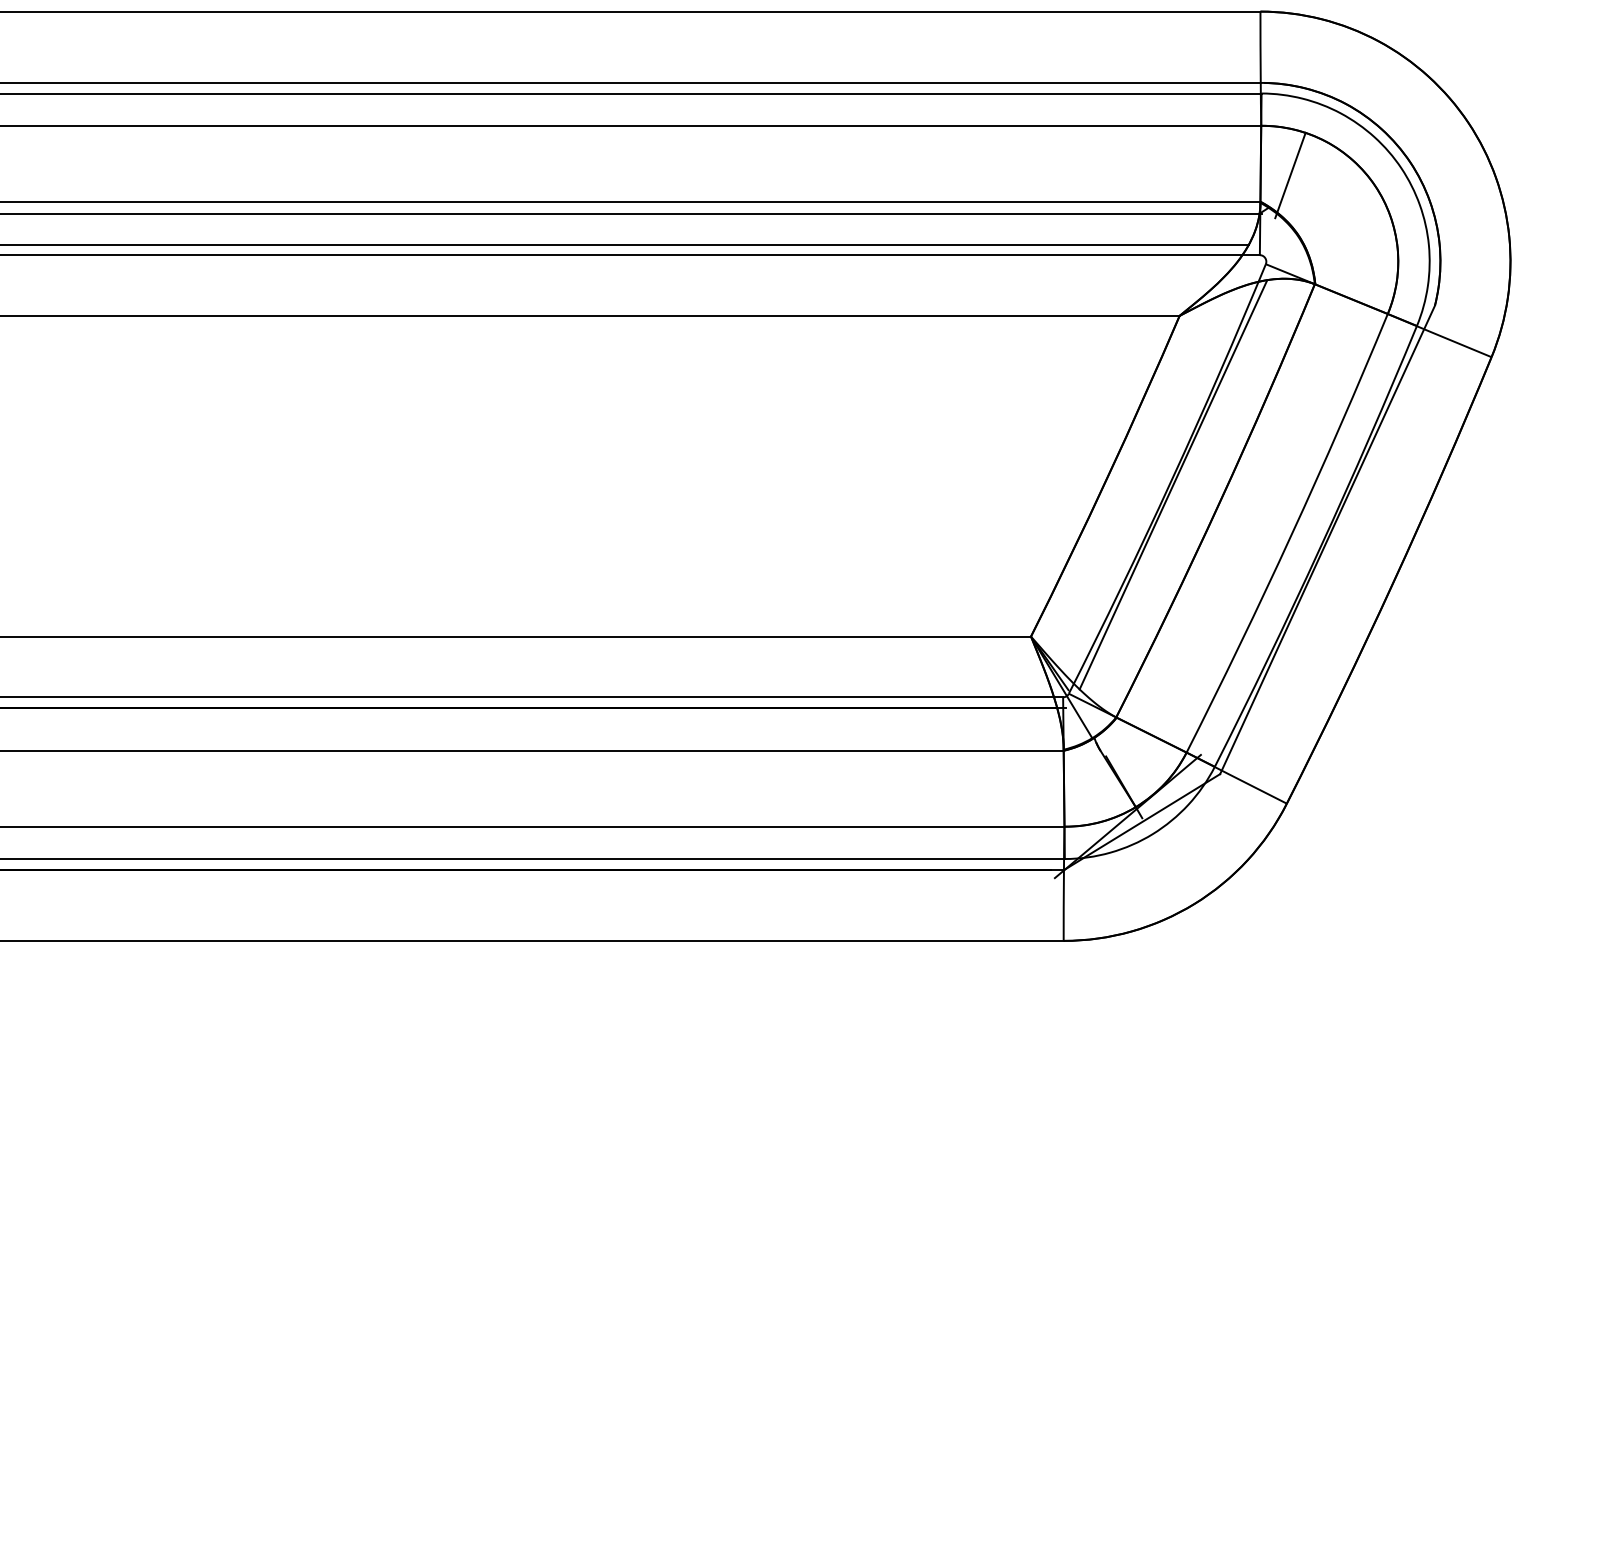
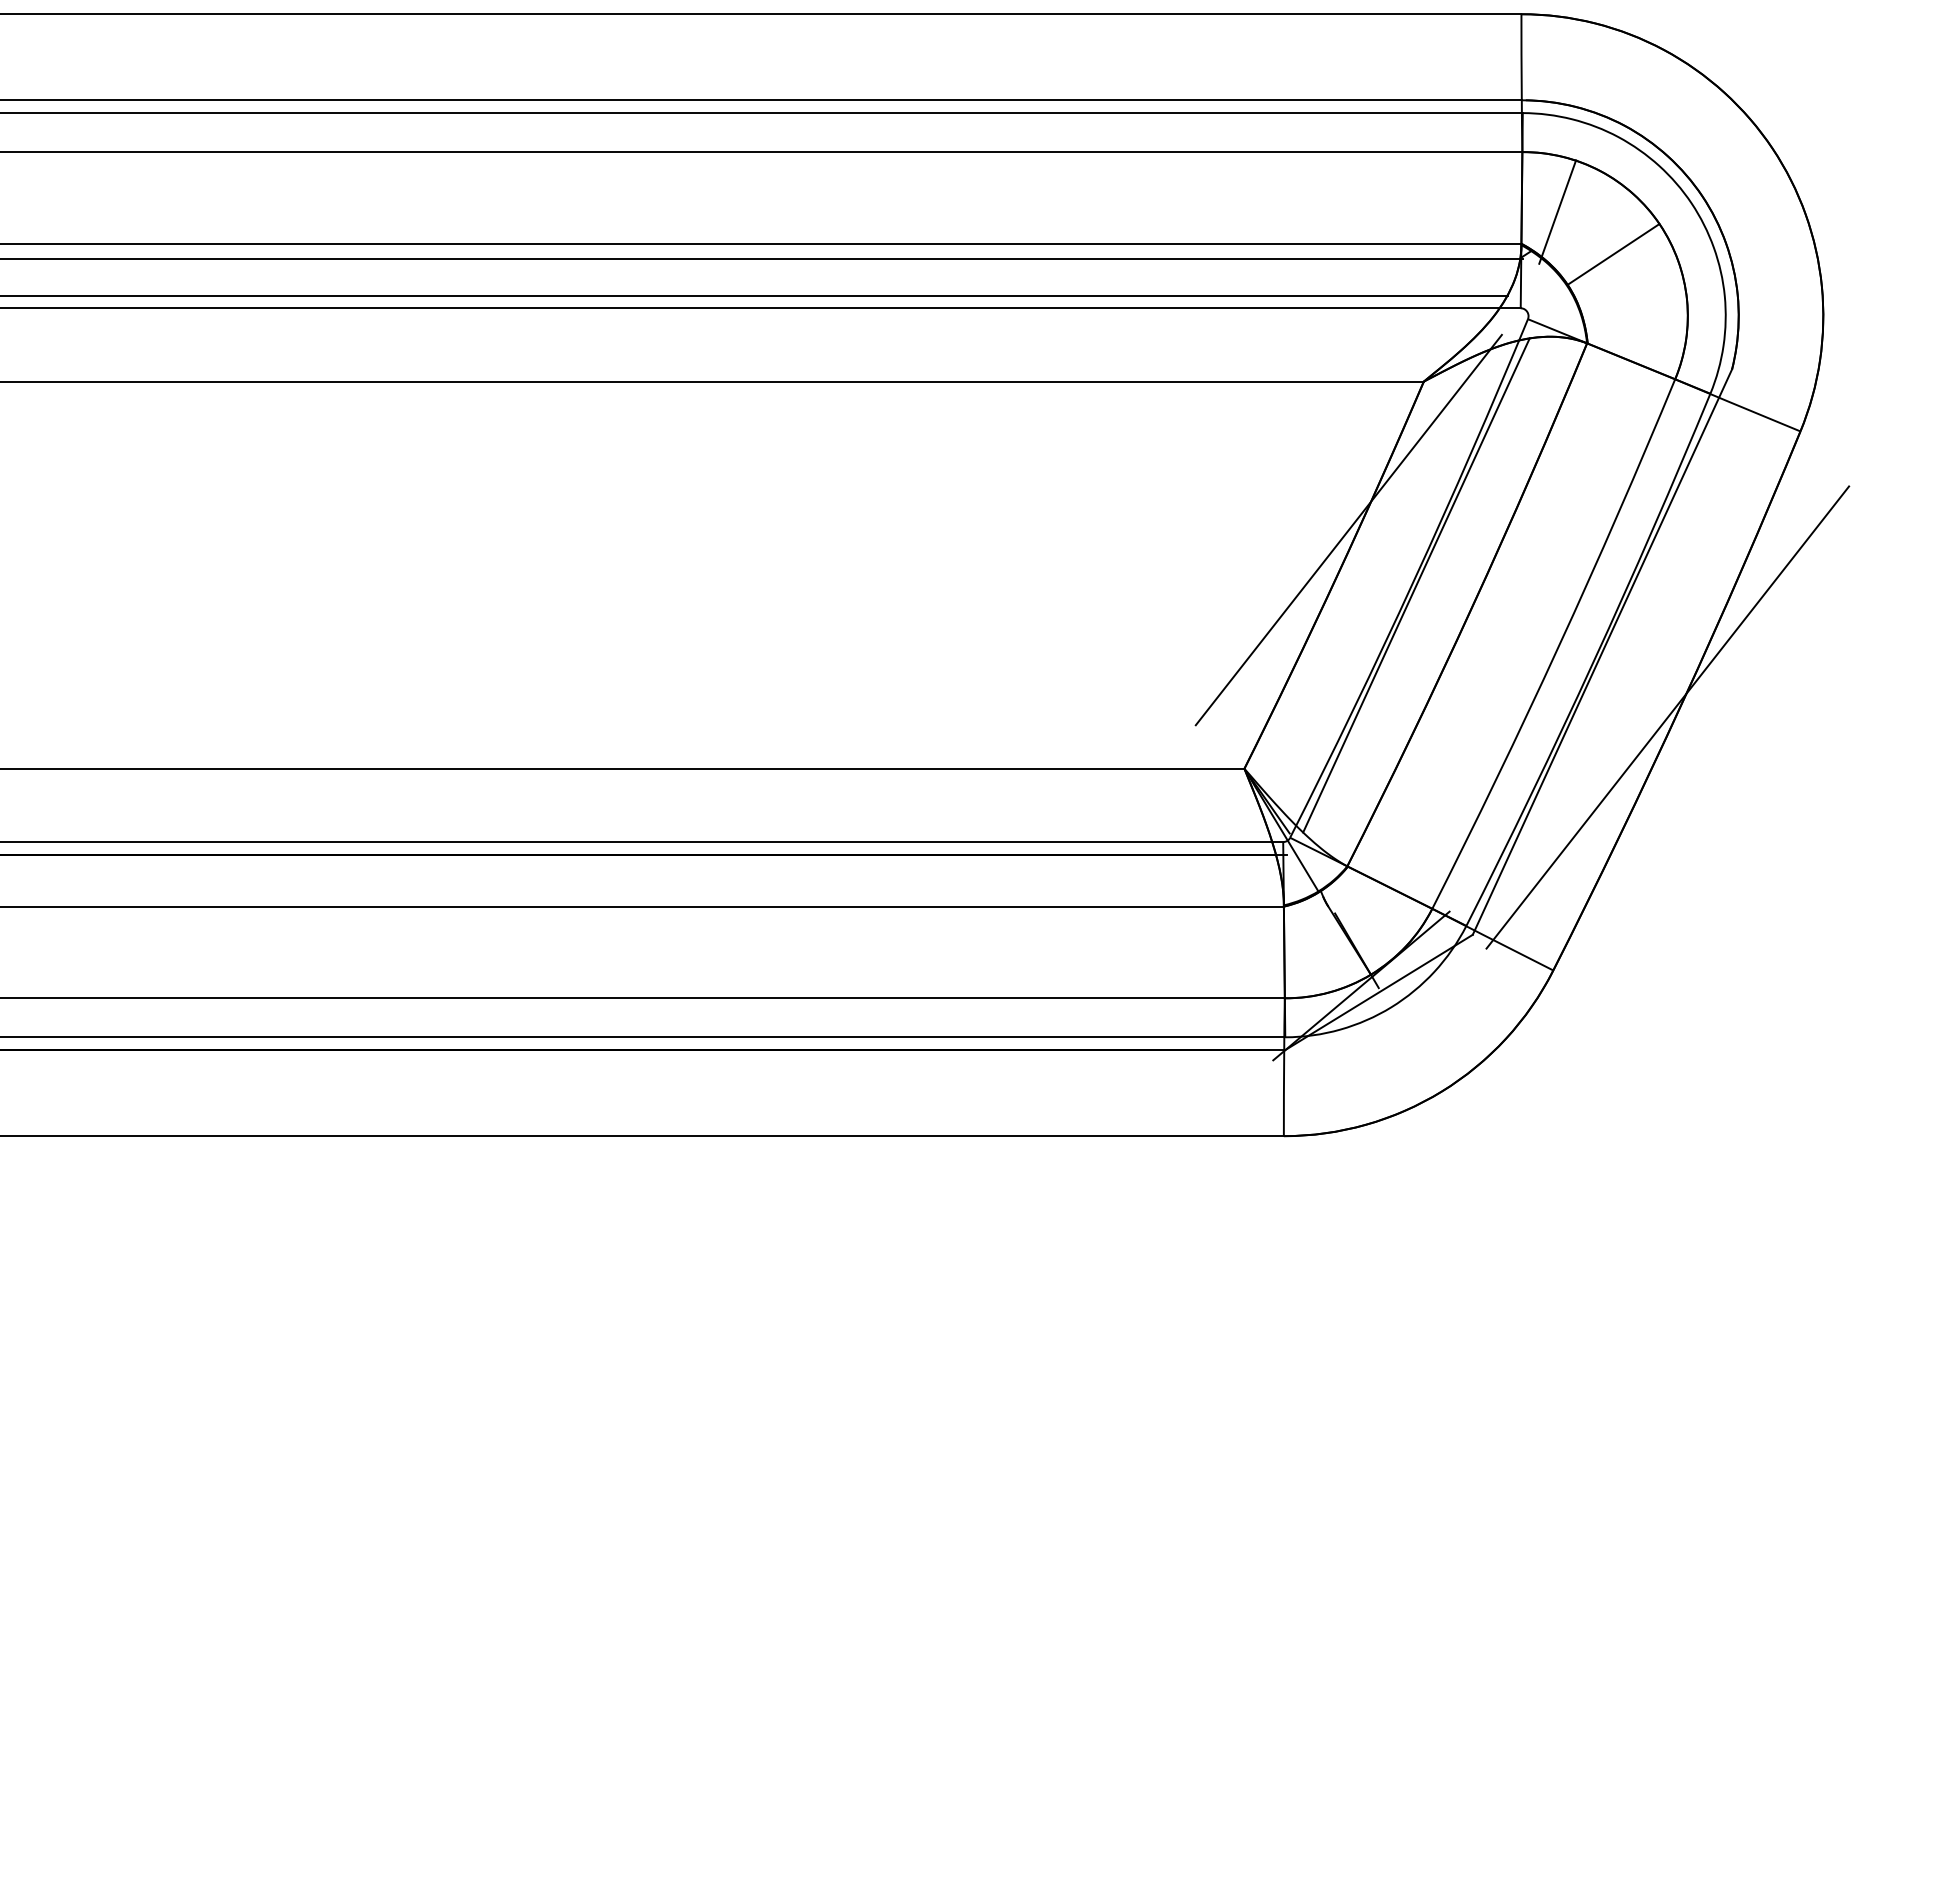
line: (1336, 210) -> (1613, 254), added
line: (1117, 438) -> (1348, 529), added
line: (1381, 594) -> (1667, 717), added

